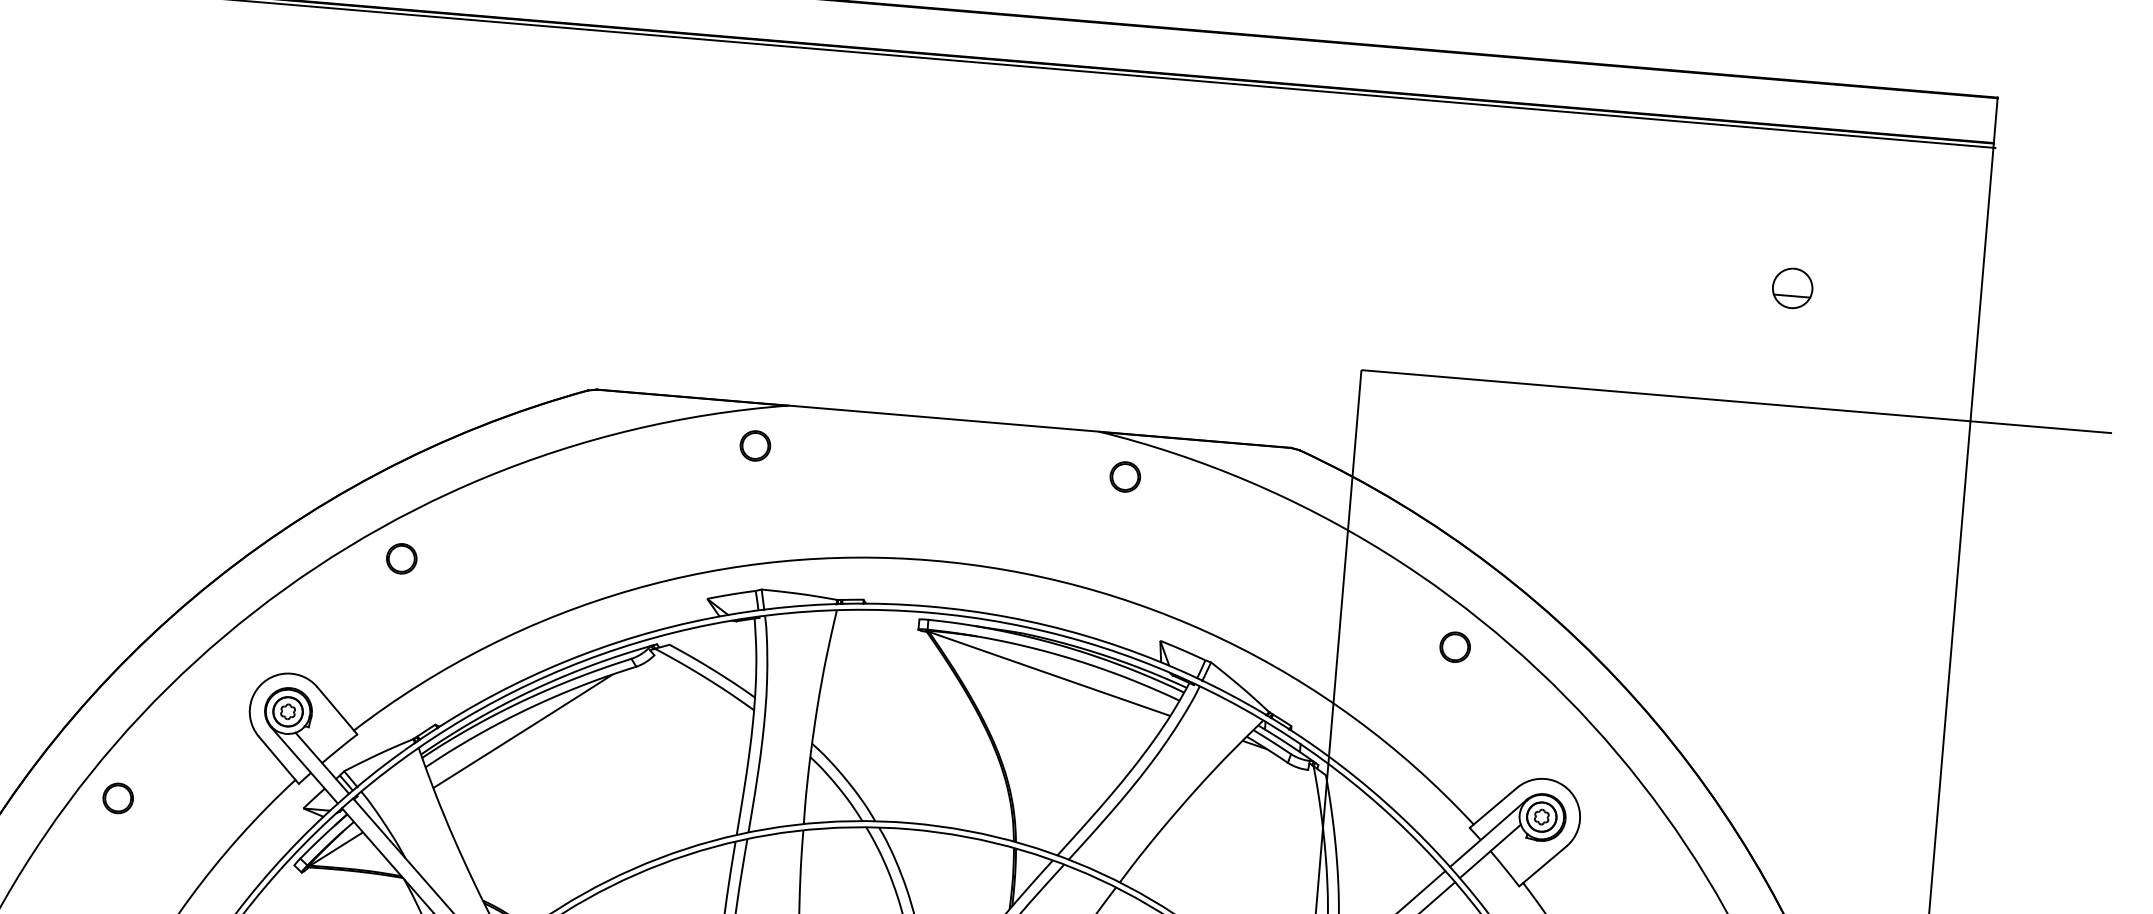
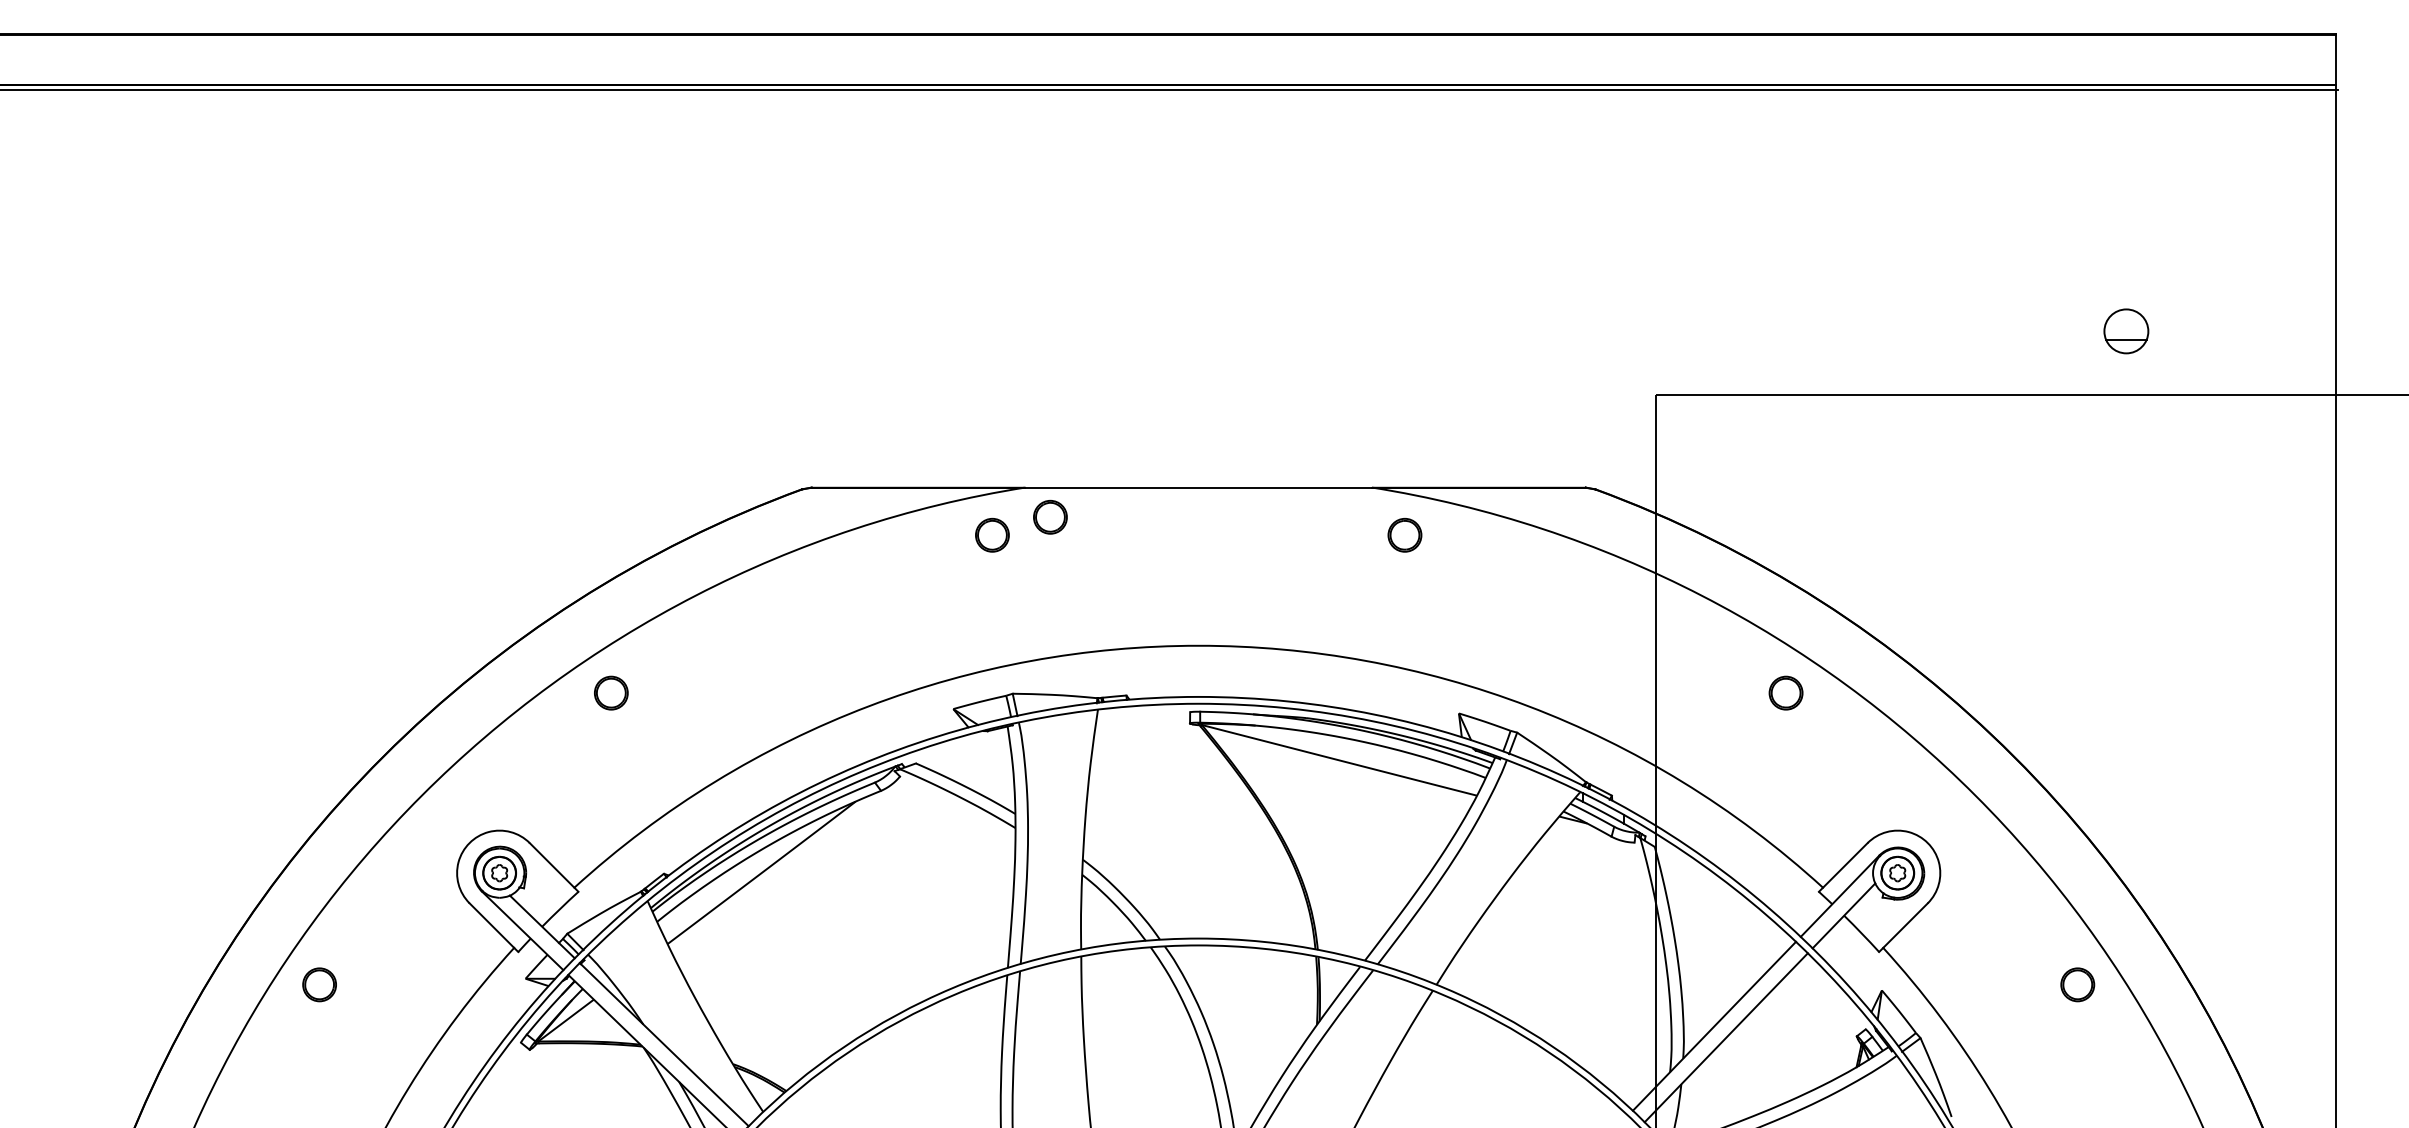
part: (1792, 288) -> (2126, 331), moved
part: (808, 433) -> (1050, 516), added

